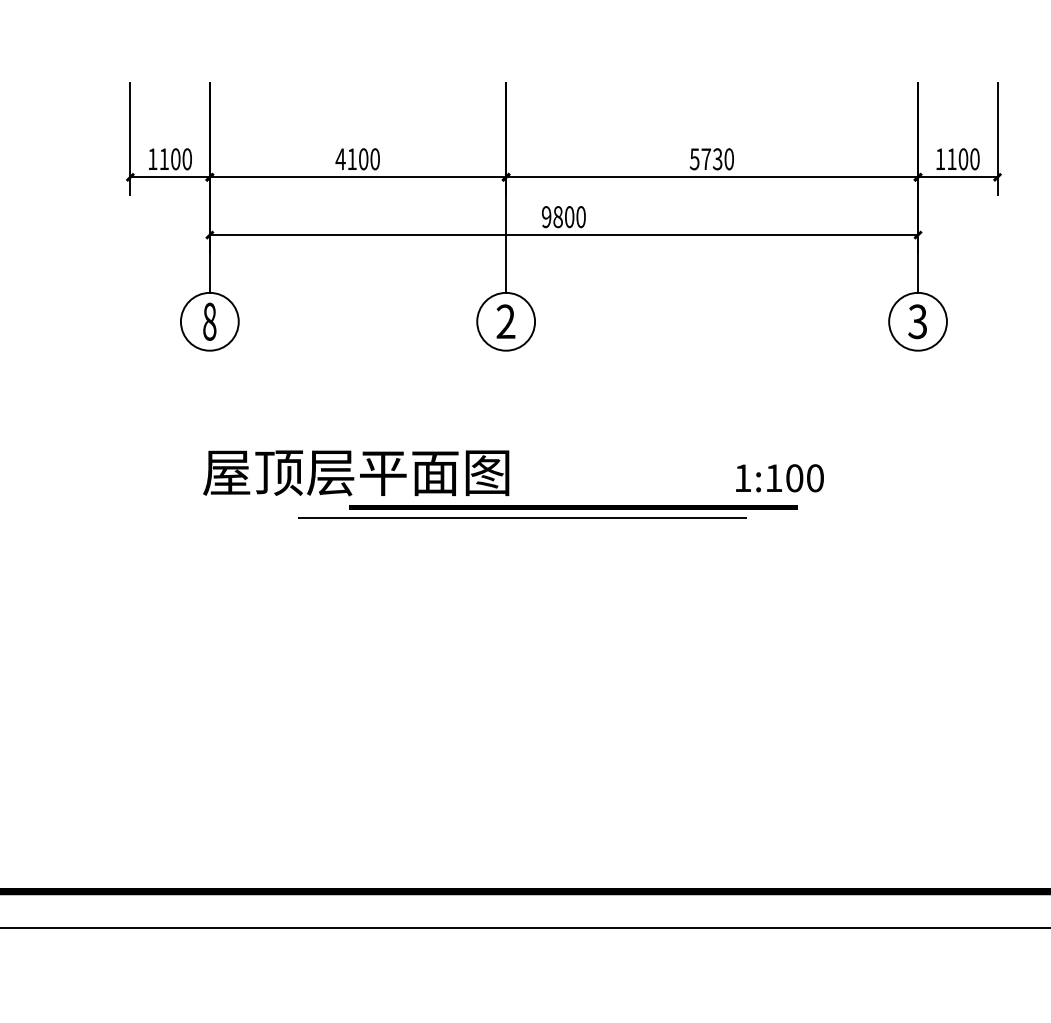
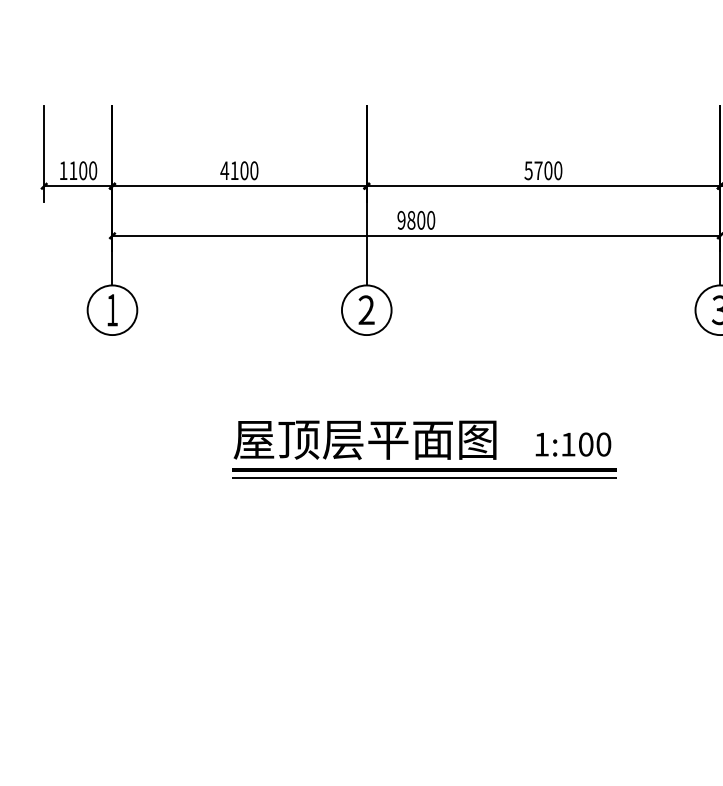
text: (717, 159) -> (548, 170), 5730 -> 5700
text: (209, 321) -> (112, 310), 8 -> 1
text: (356, 473) -> (365, 440), moved
text: (779, 478) -> (573, 444), moved
line: (522, 517) -> (424, 478), moved

